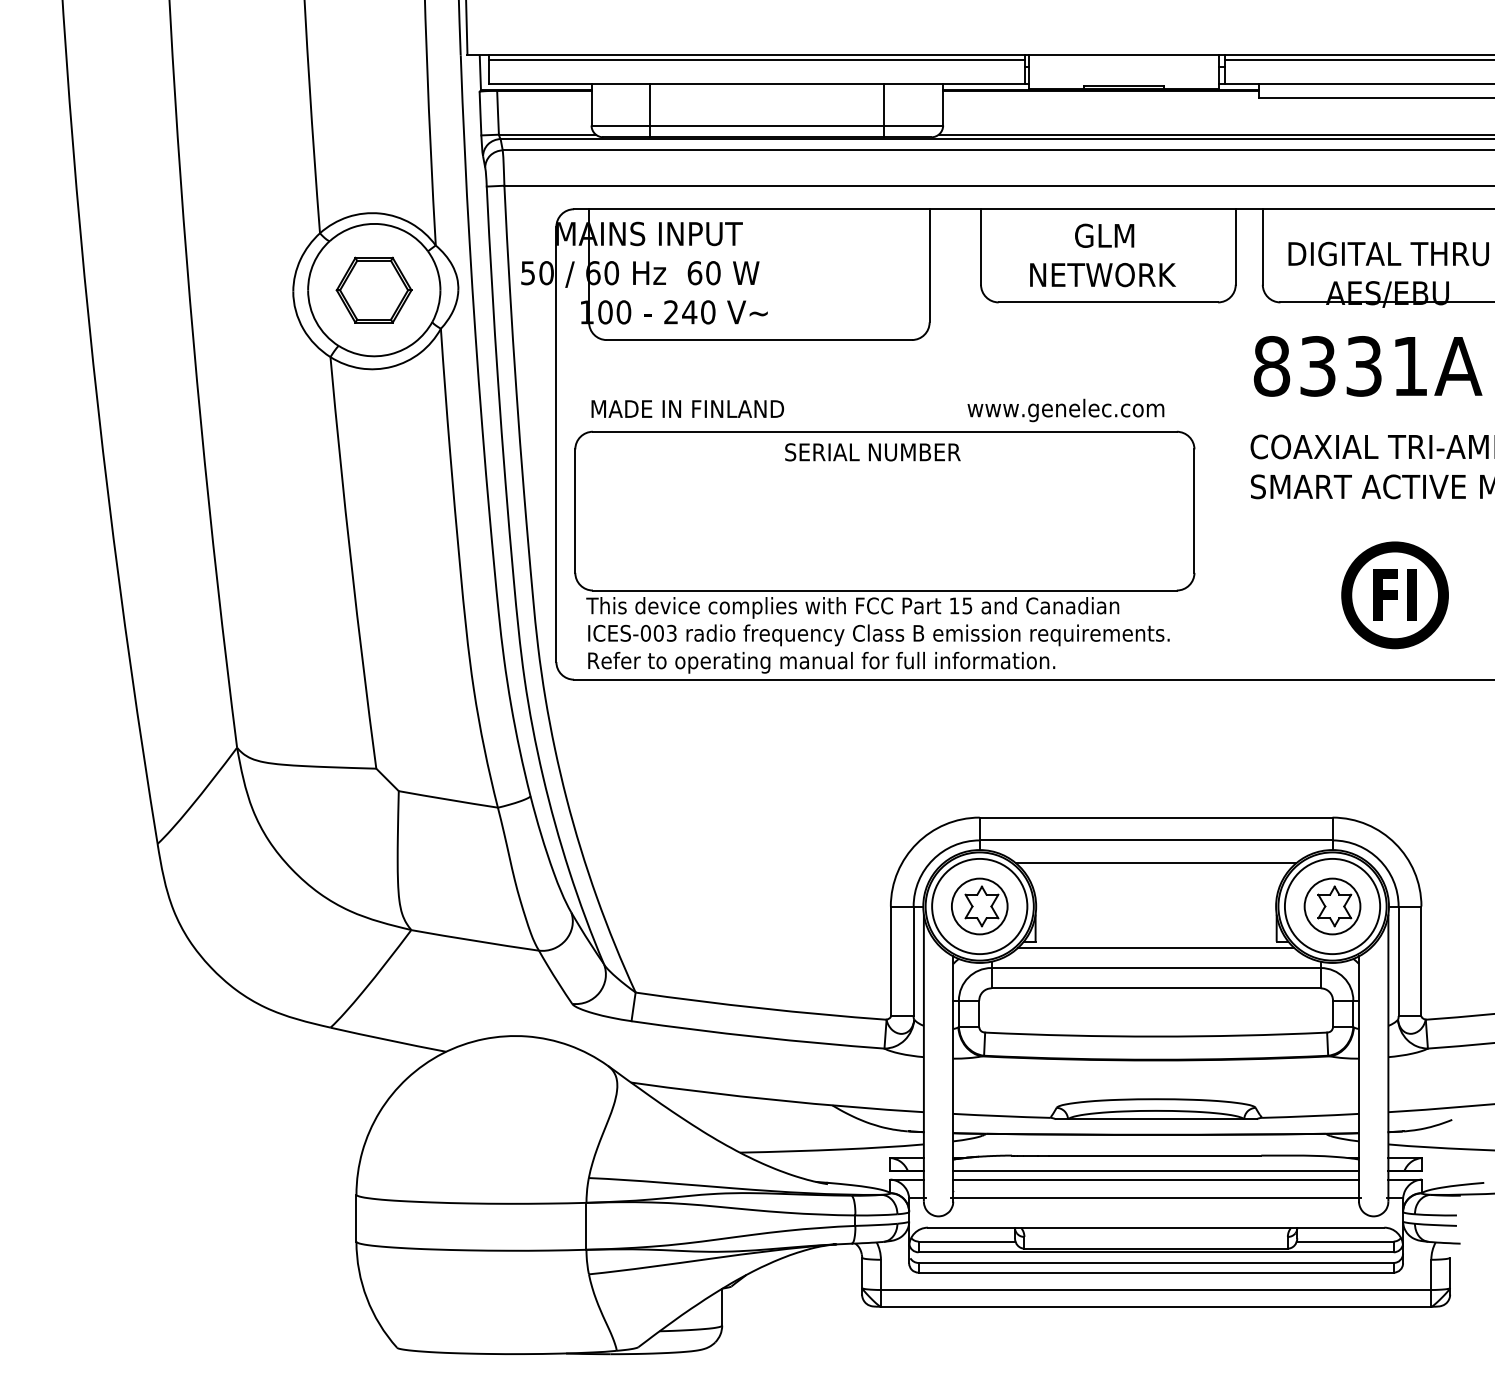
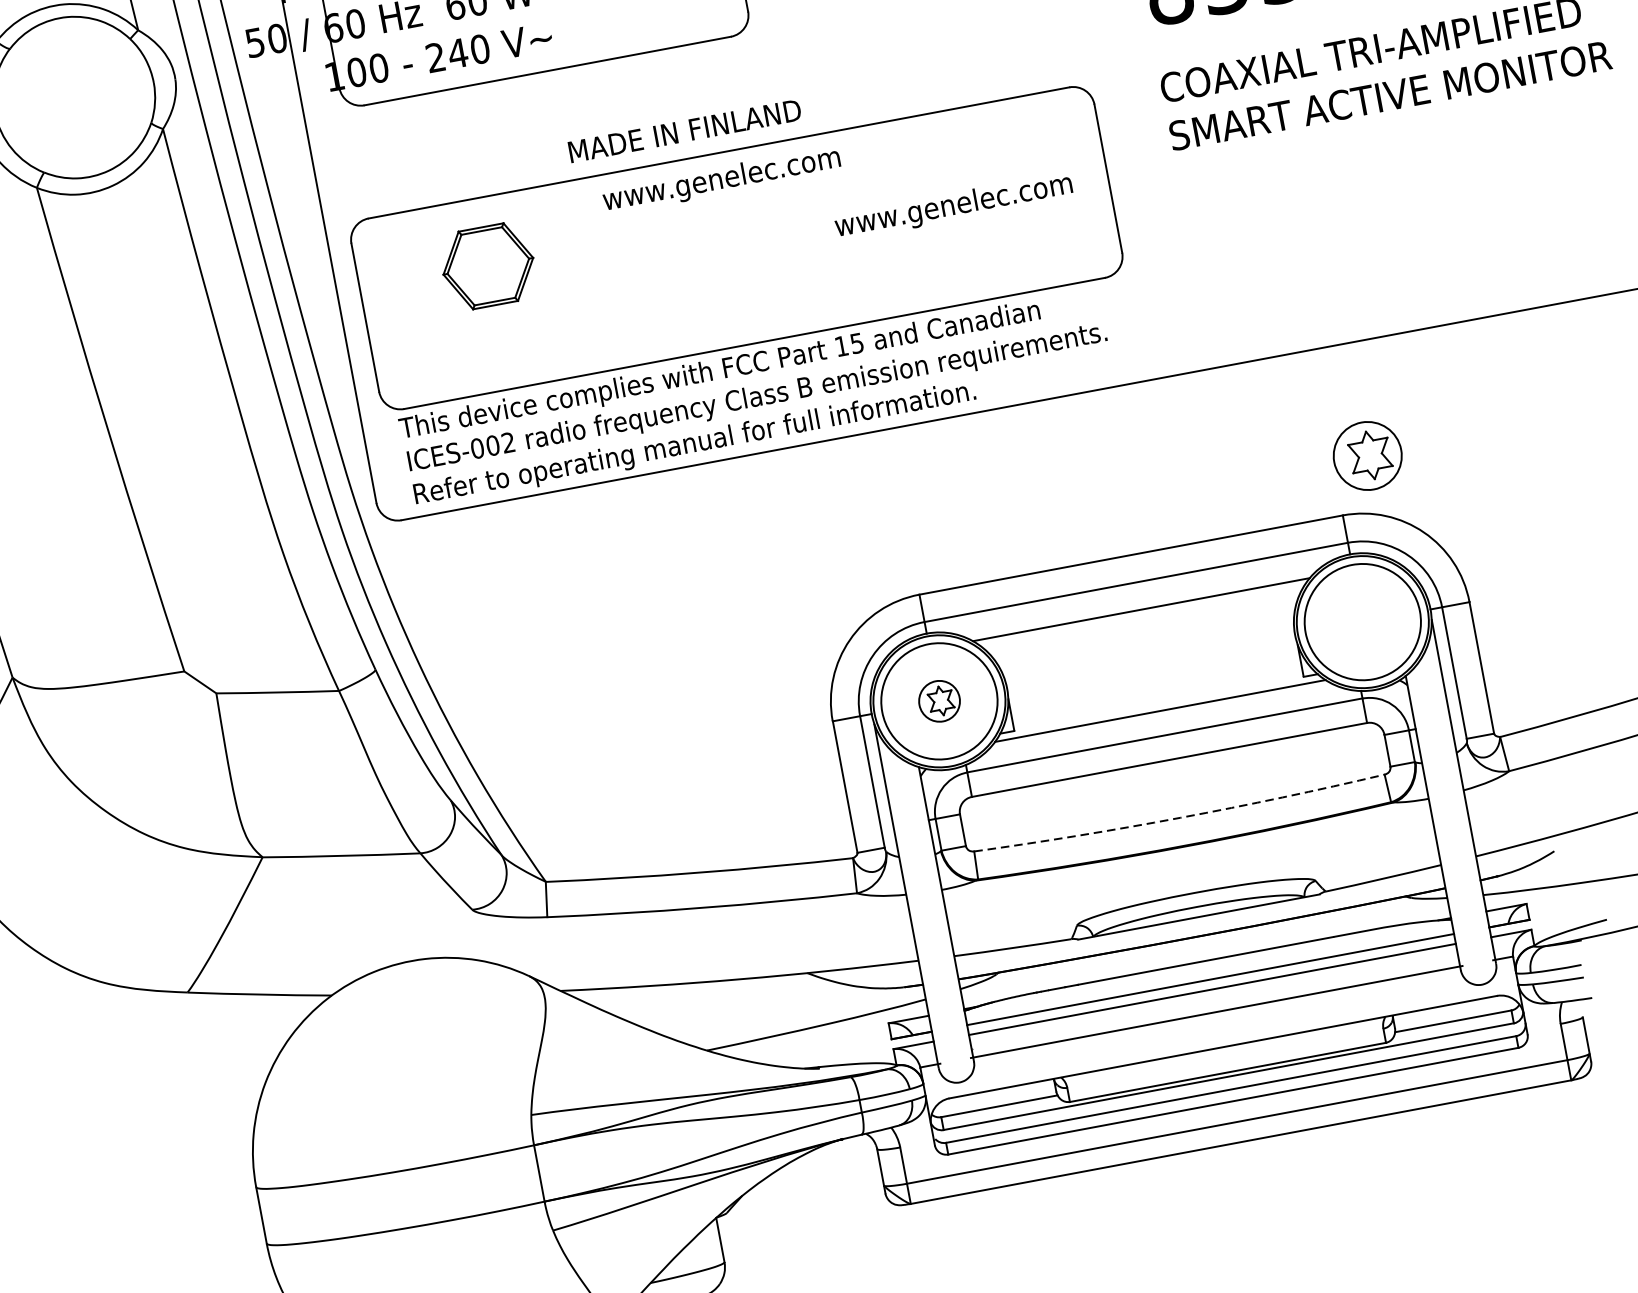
part: (373, 289) -> (487, 265), moved
text: (687, 408) -> (684, 130), moved
text: (1065, 410) -> (953, 206), moved
text: (882, 454) -> (721, 180), SERIAL NUMBER -> www.genelec.com
part: (1394, 595) -> (1367, 234), removed
text: (671, 633) -> (508, 442), ICES-003 -> ICES-002
part: (979, 906) -> (939, 701), size x0.6
part: (1332, 906) -> (1367, 455), moved
arc: (1156, 1036) -> (1180, 817), solid -> dashed

